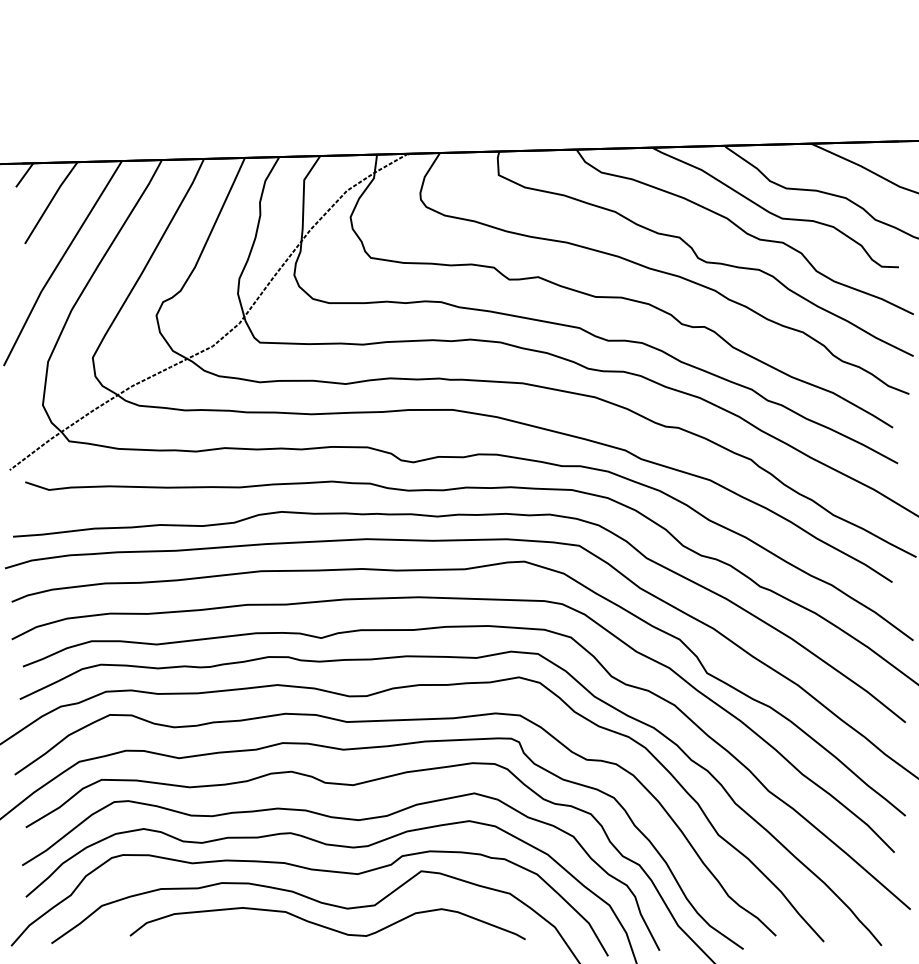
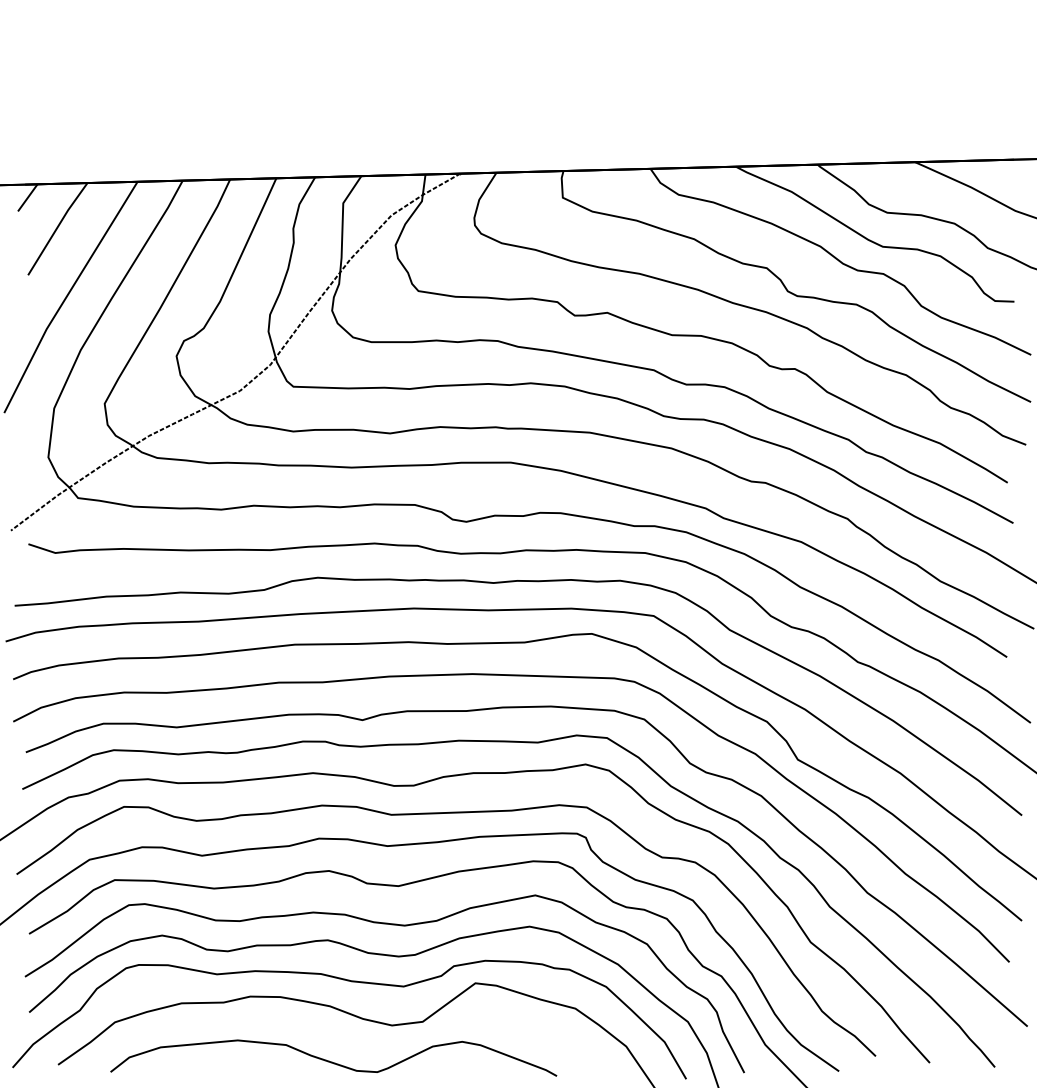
part: (327, 923) -> (333, 1058), moved

